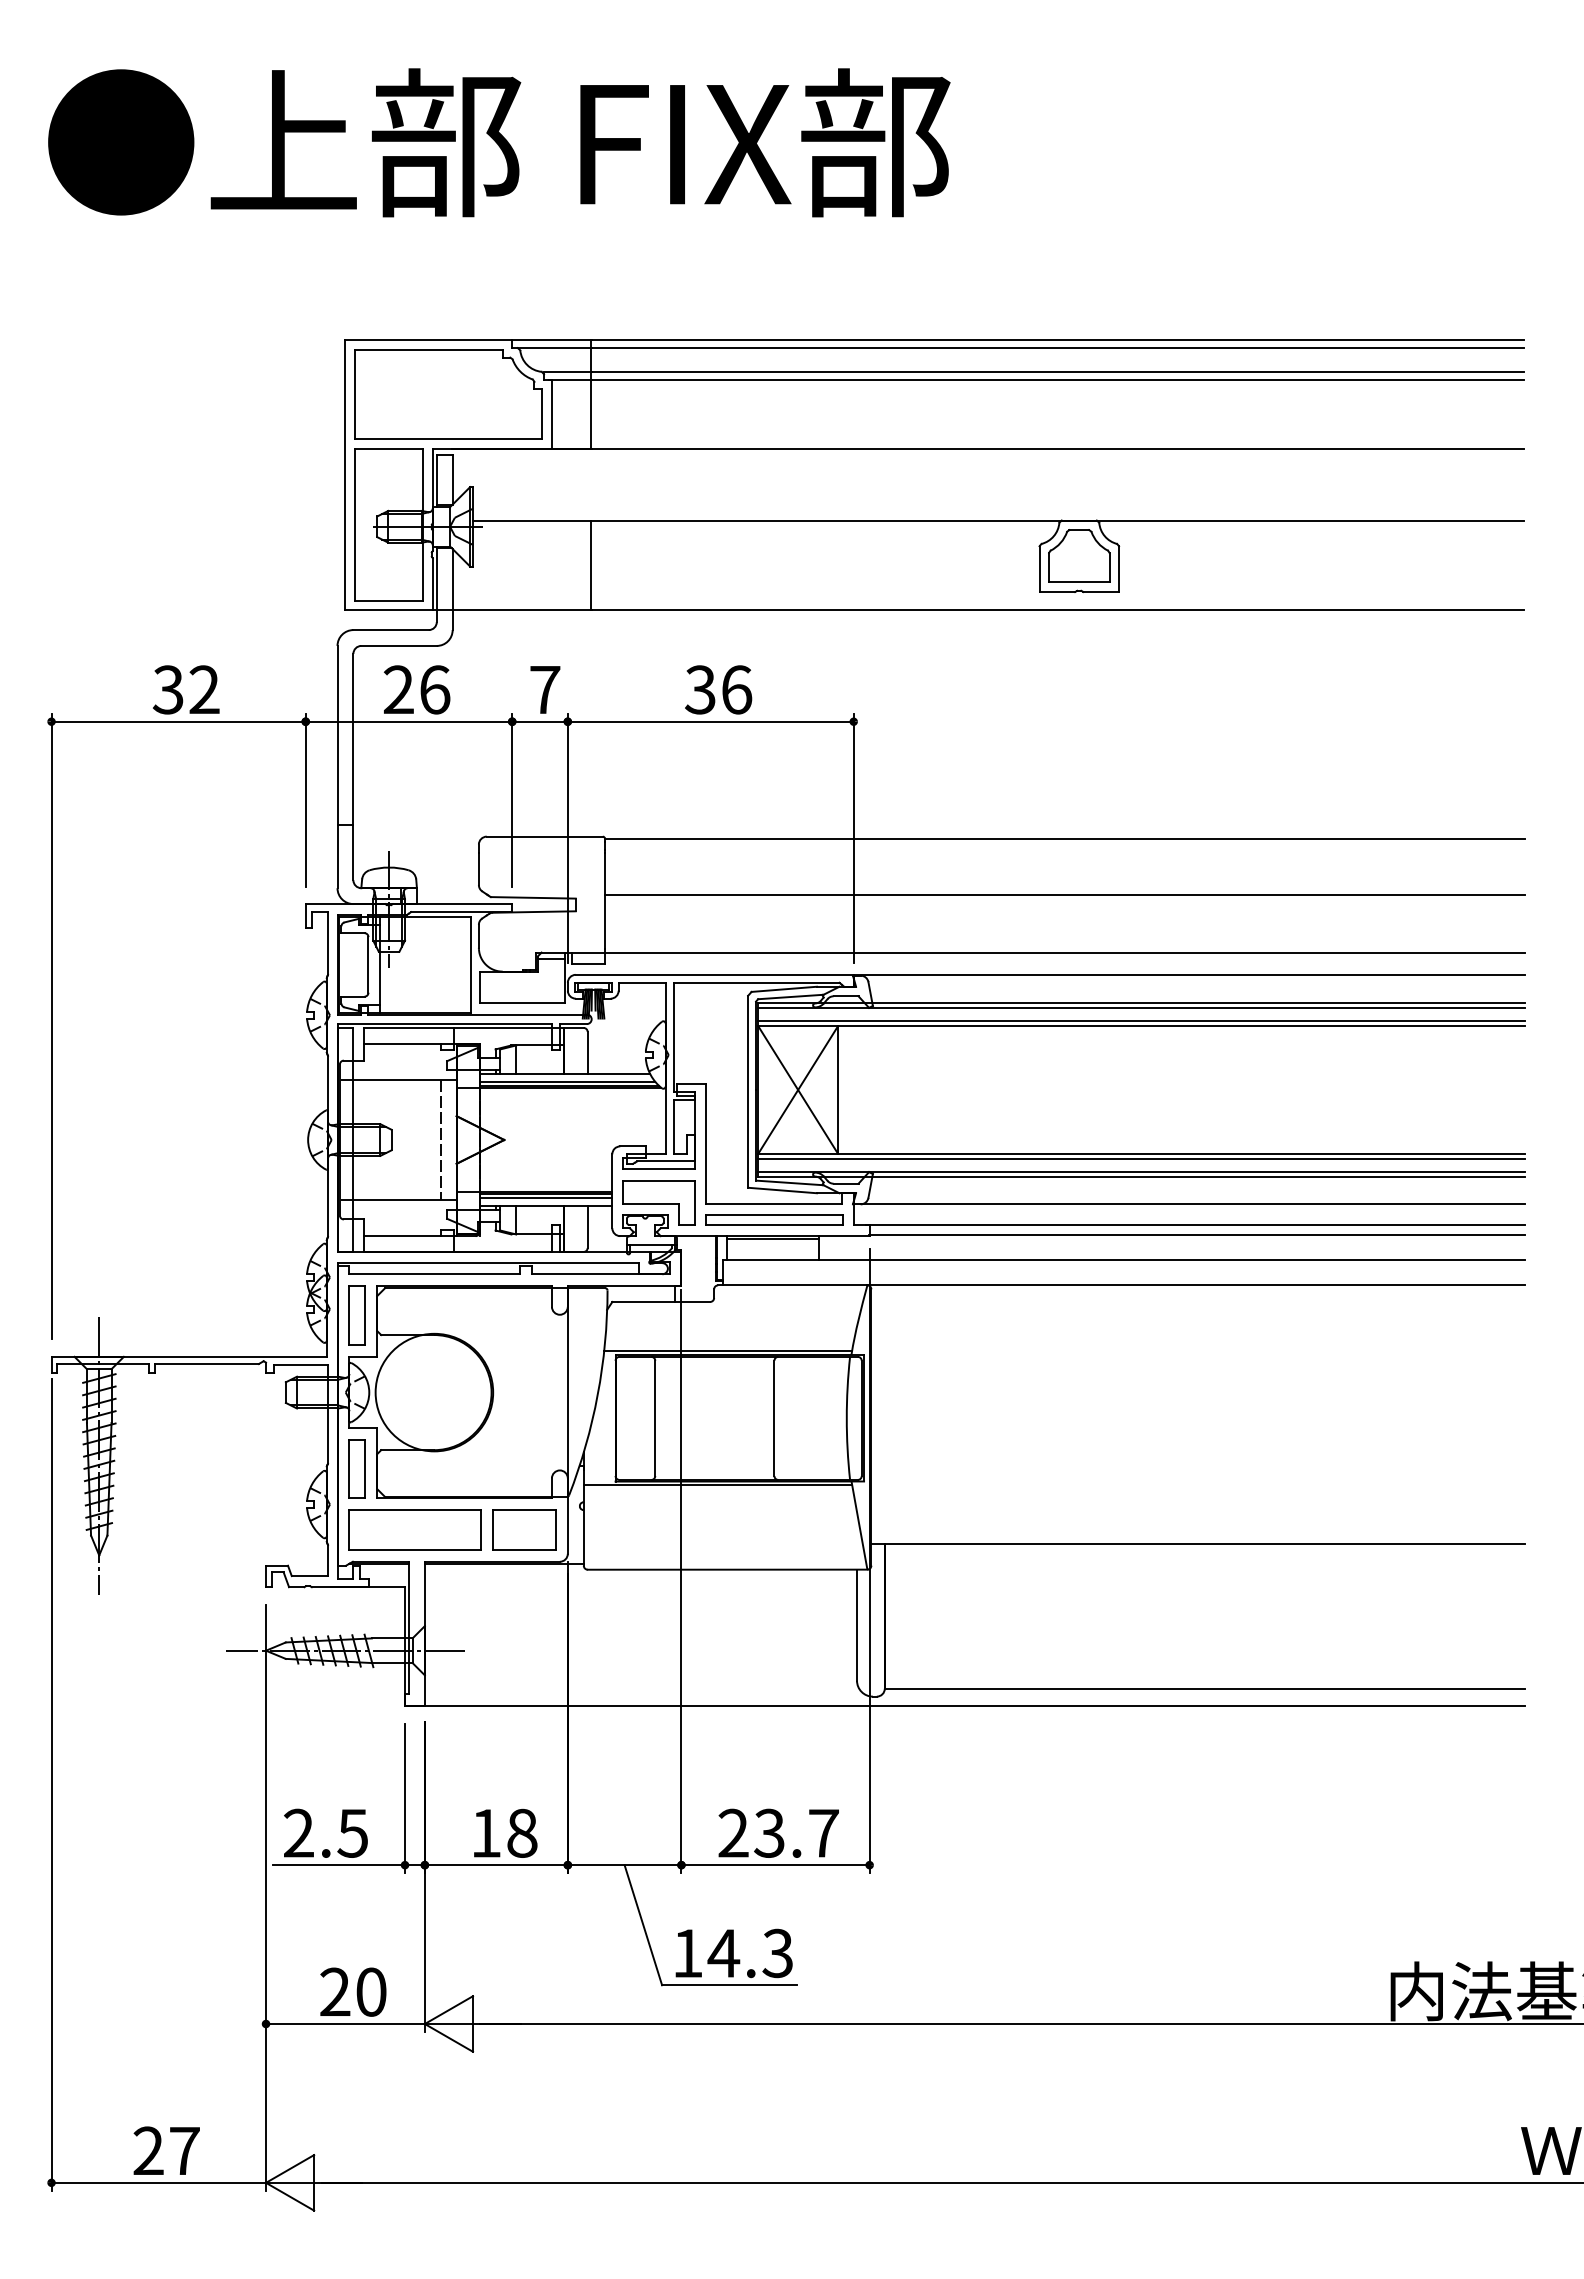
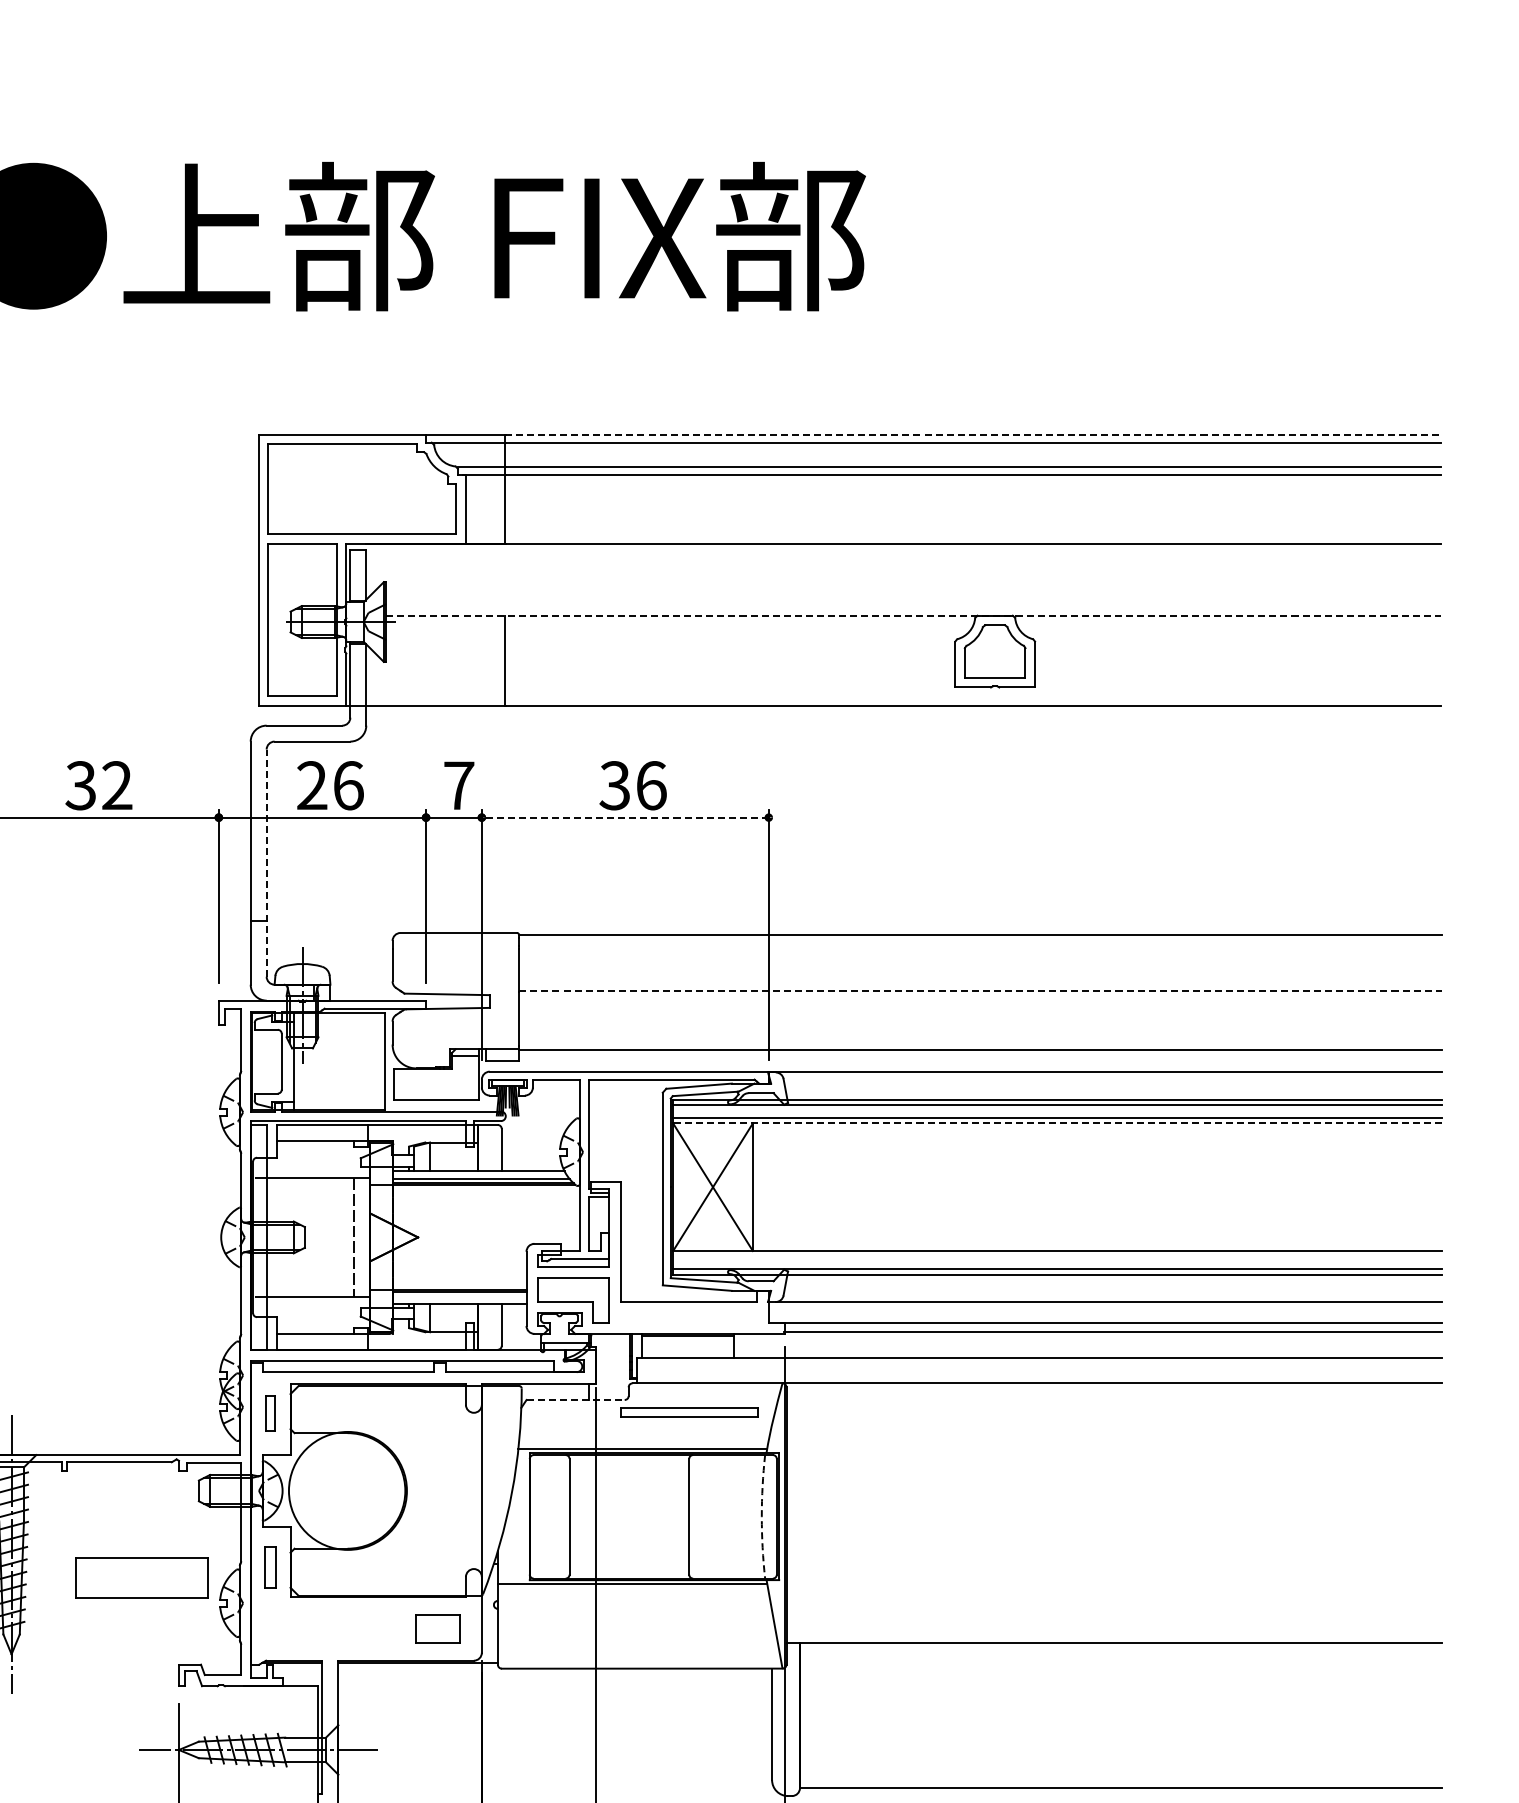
line: (1057, 340) -> (973, 435), solid -> dashed
line: (998, 520) -> (914, 615), solid -> dashed
line: (710, 721) -> (625, 817), solid -> dashed
line: (353, 766) -> (266, 862), solid -> dashed
line: (1065, 894) -> (981, 991), solid -> dashed
line: (1141, 1026) -> (1057, 1123), solid -> dashed
line: (1141, 1159) -> (1057, 1256), removed
line: (545, 1198) -> (459, 1296), removed
part: (774, 1219) -> (689, 1411), moved
line: (661, 1301) -> (575, 1399), solid -> dashed
part: (356, 1315) -> (269, 1413), size x0.6
arc: (846, 1418) -> (761, 1516), solid -> dashed
part: (356, 1468) -> (269, 1567), size x0.7
part: (414, 1529) -> (141, 1577), moved
part: (524, 1529) -> (438, 1628), size x0.7

